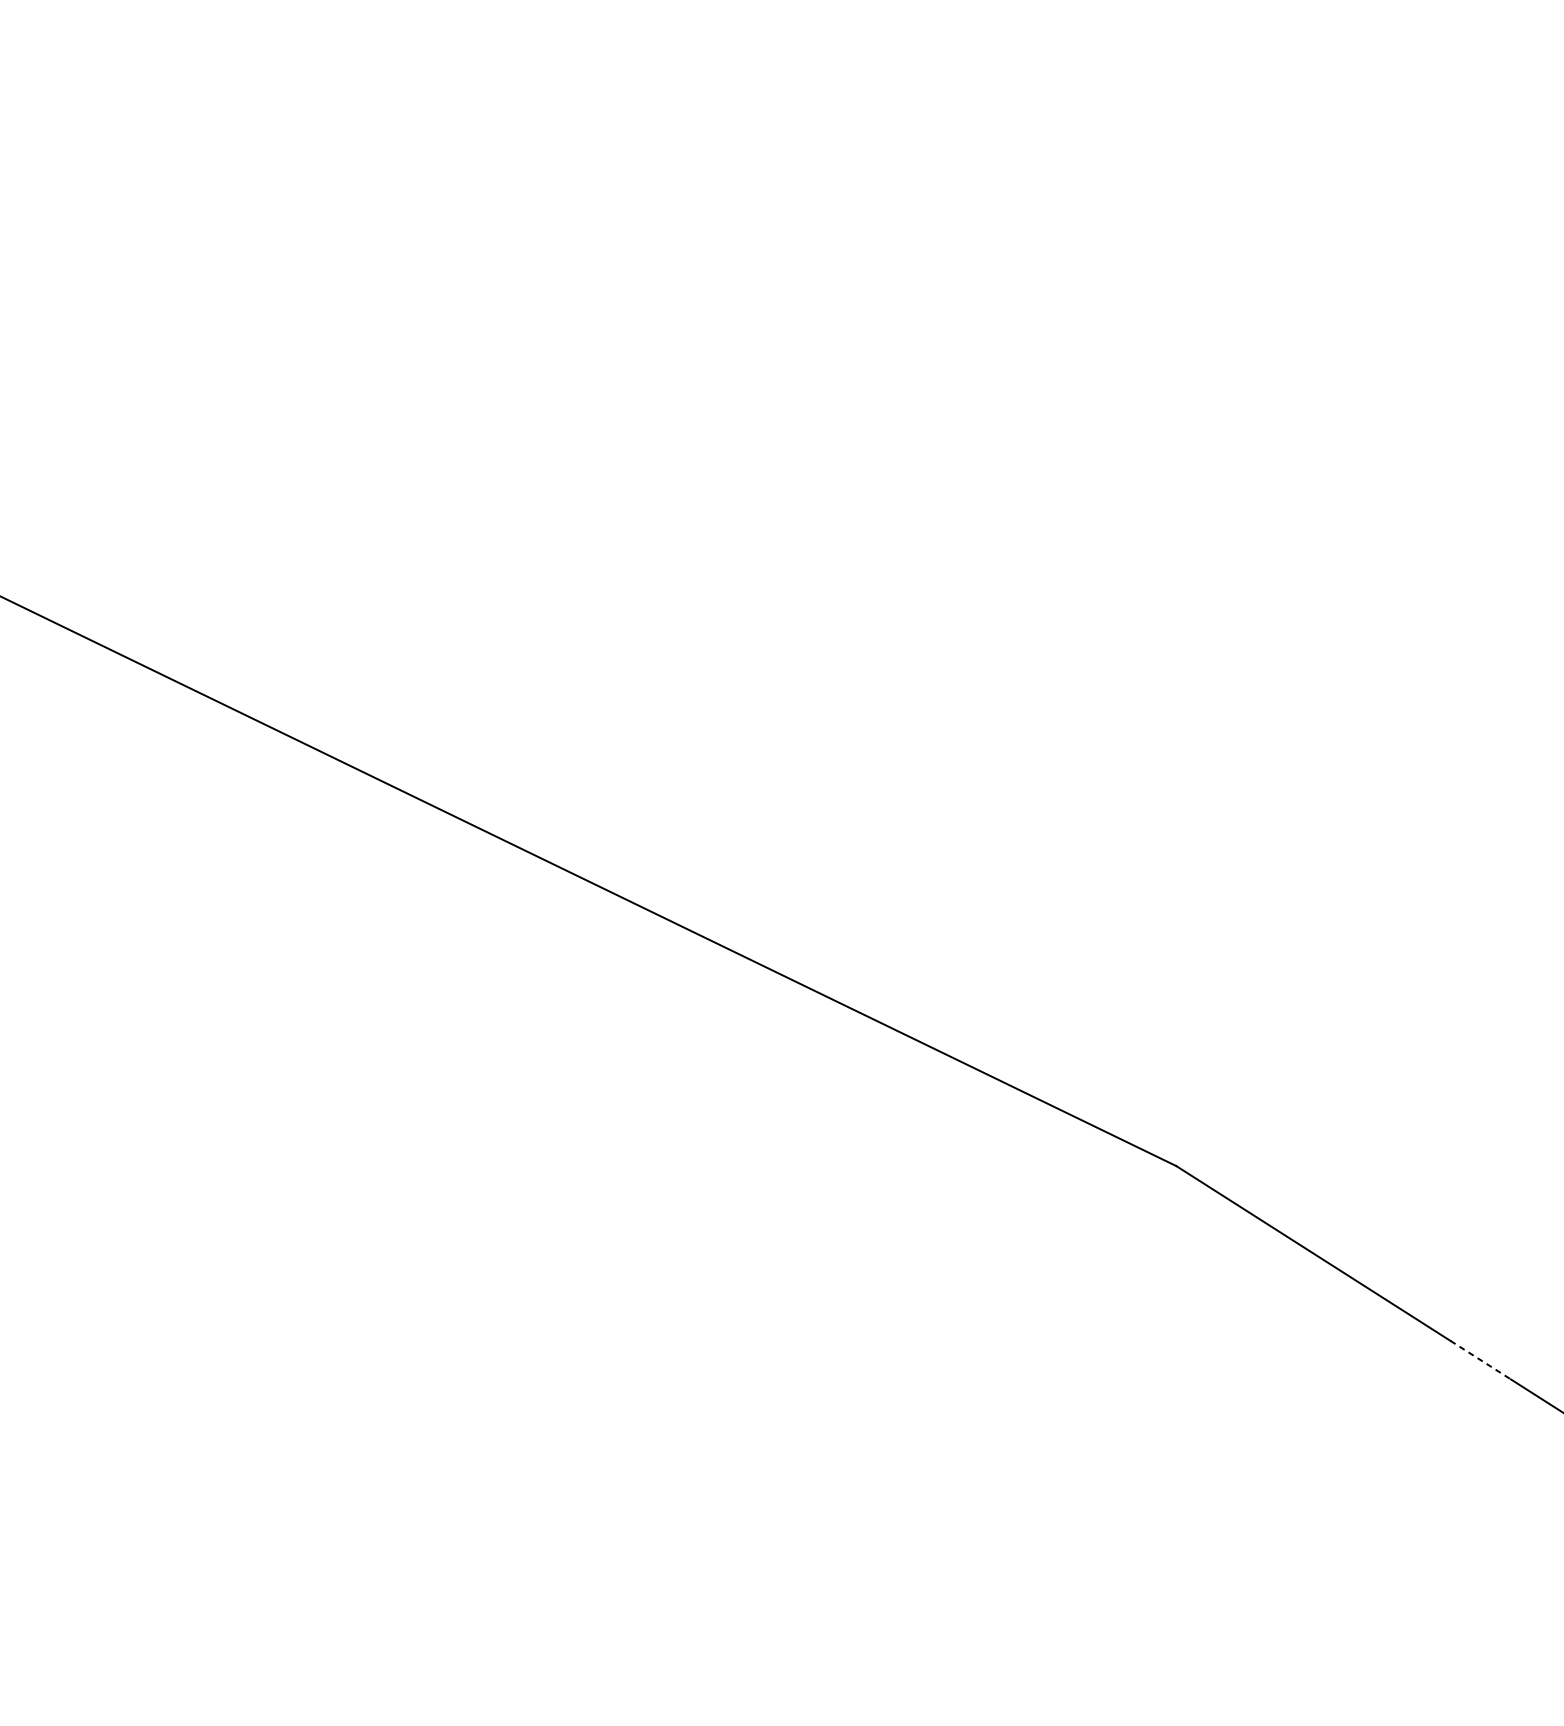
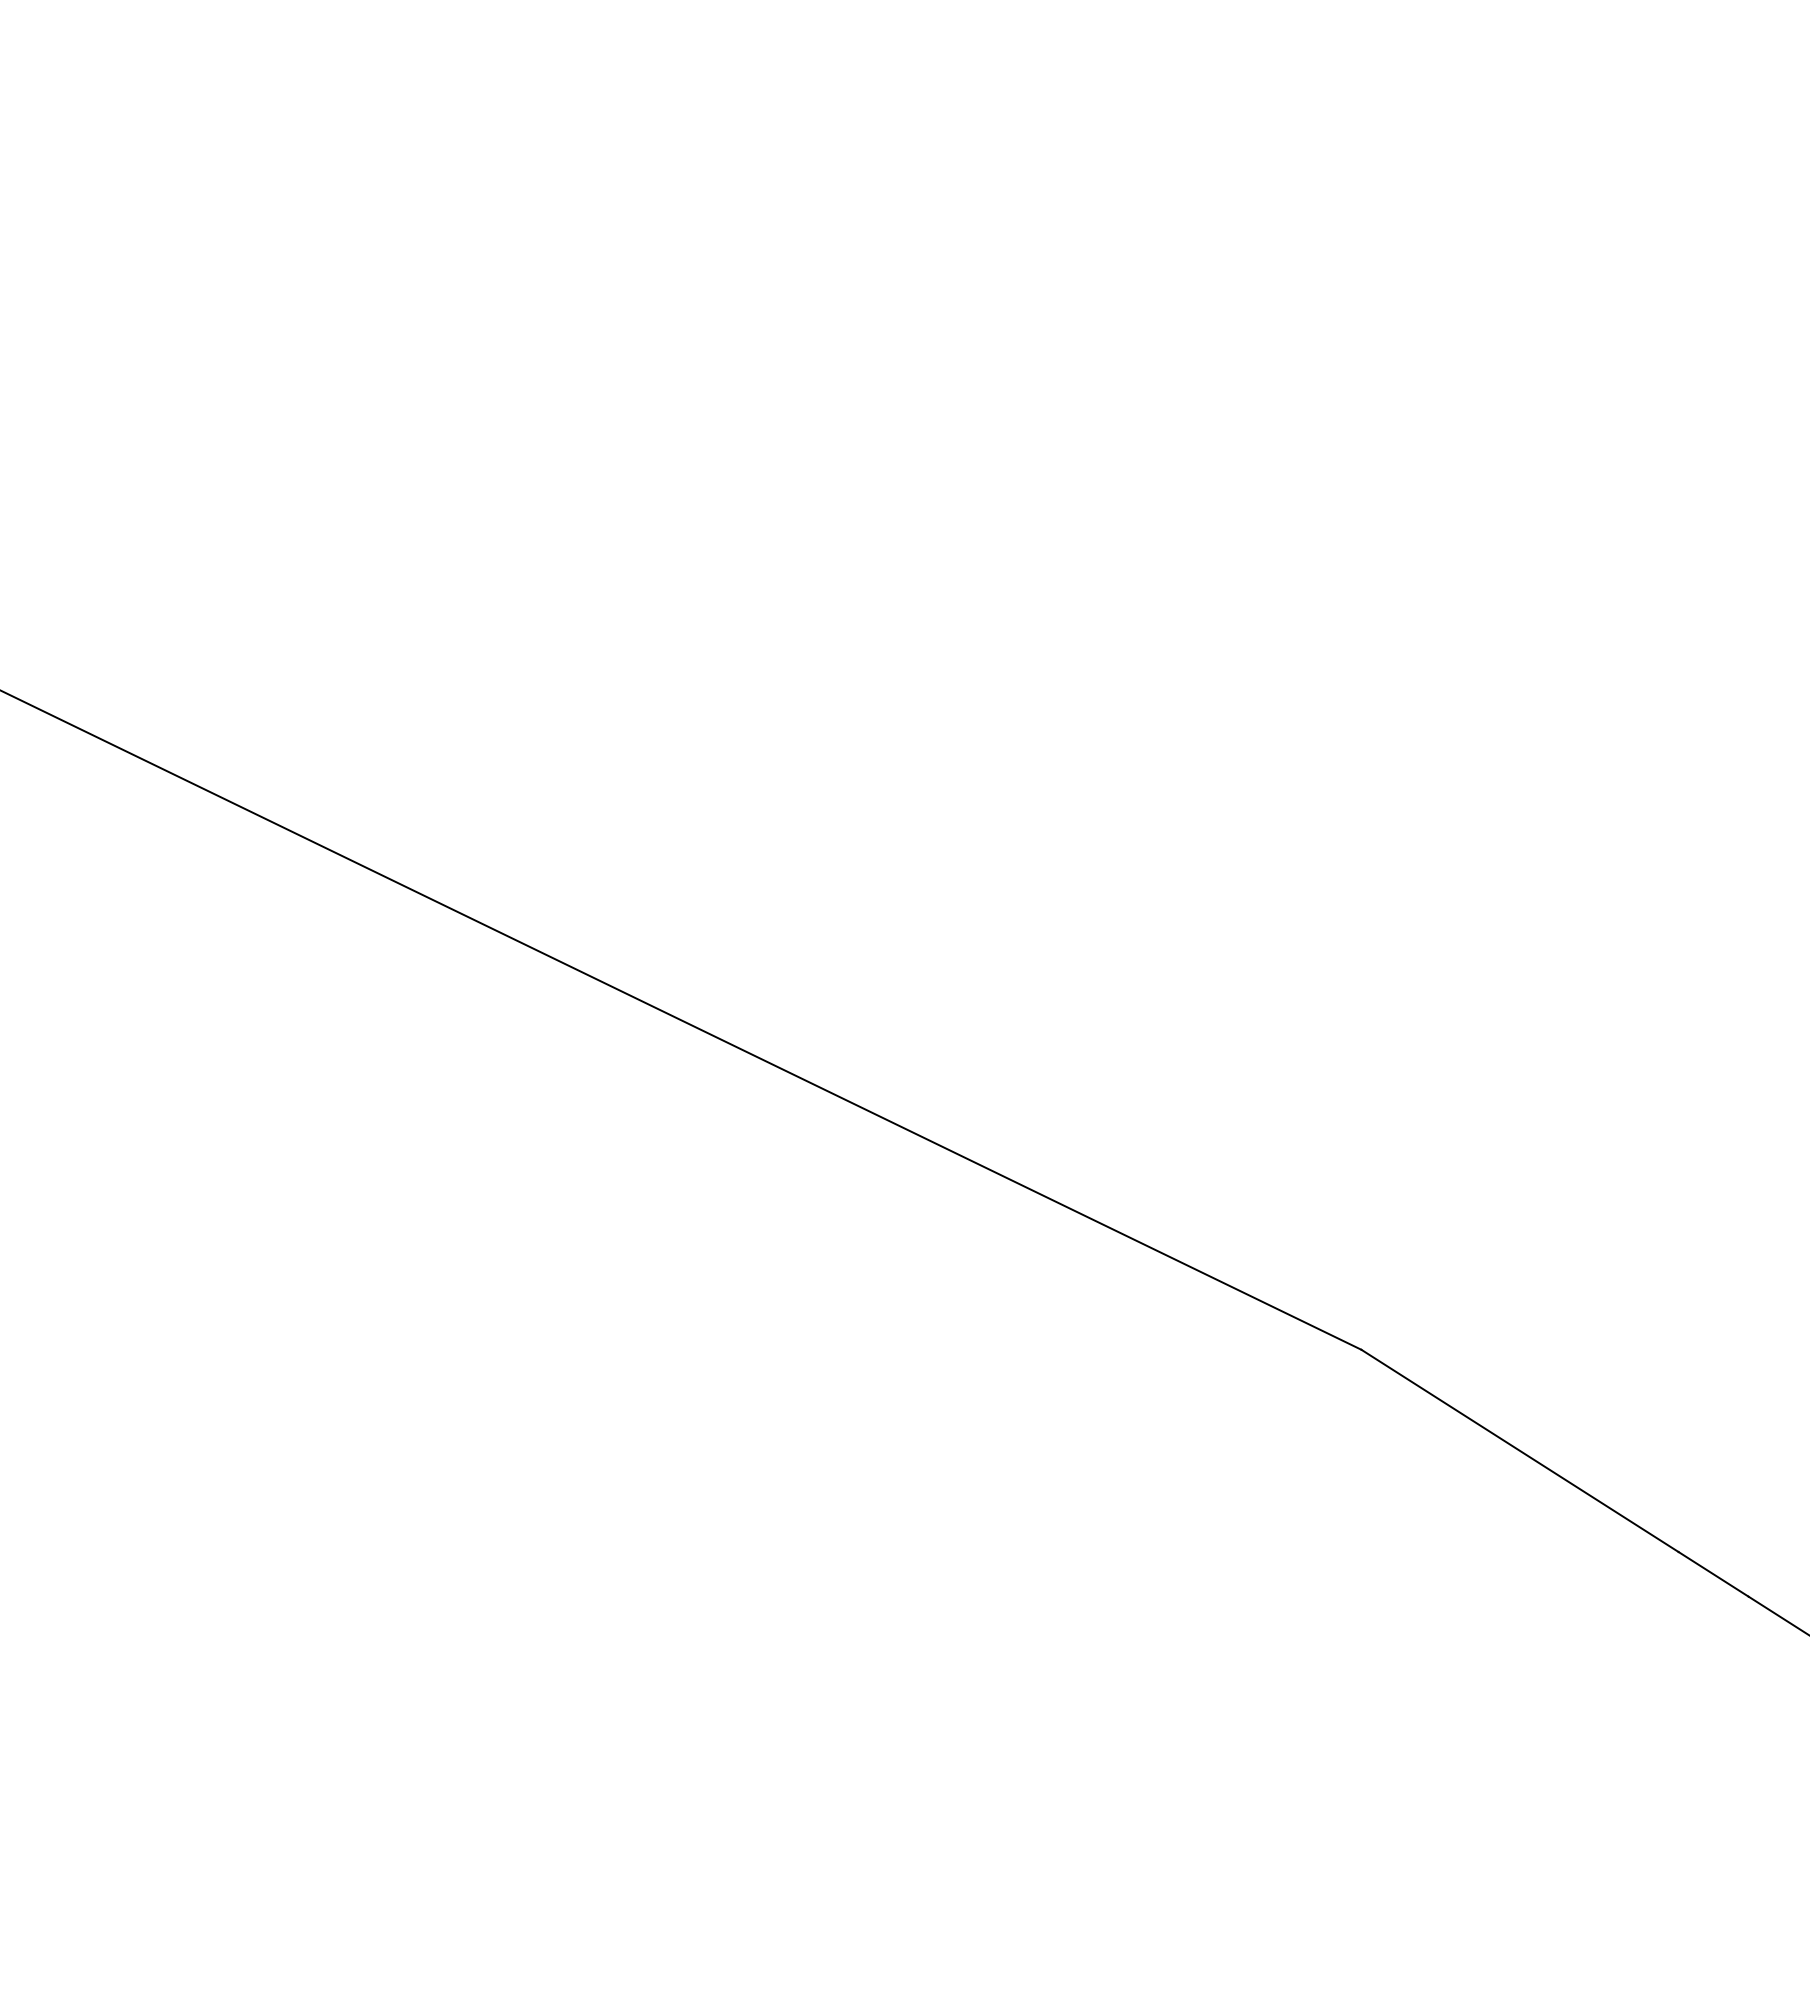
line: (1480, 1360) -> (1713, 1574), dashed -> solid

